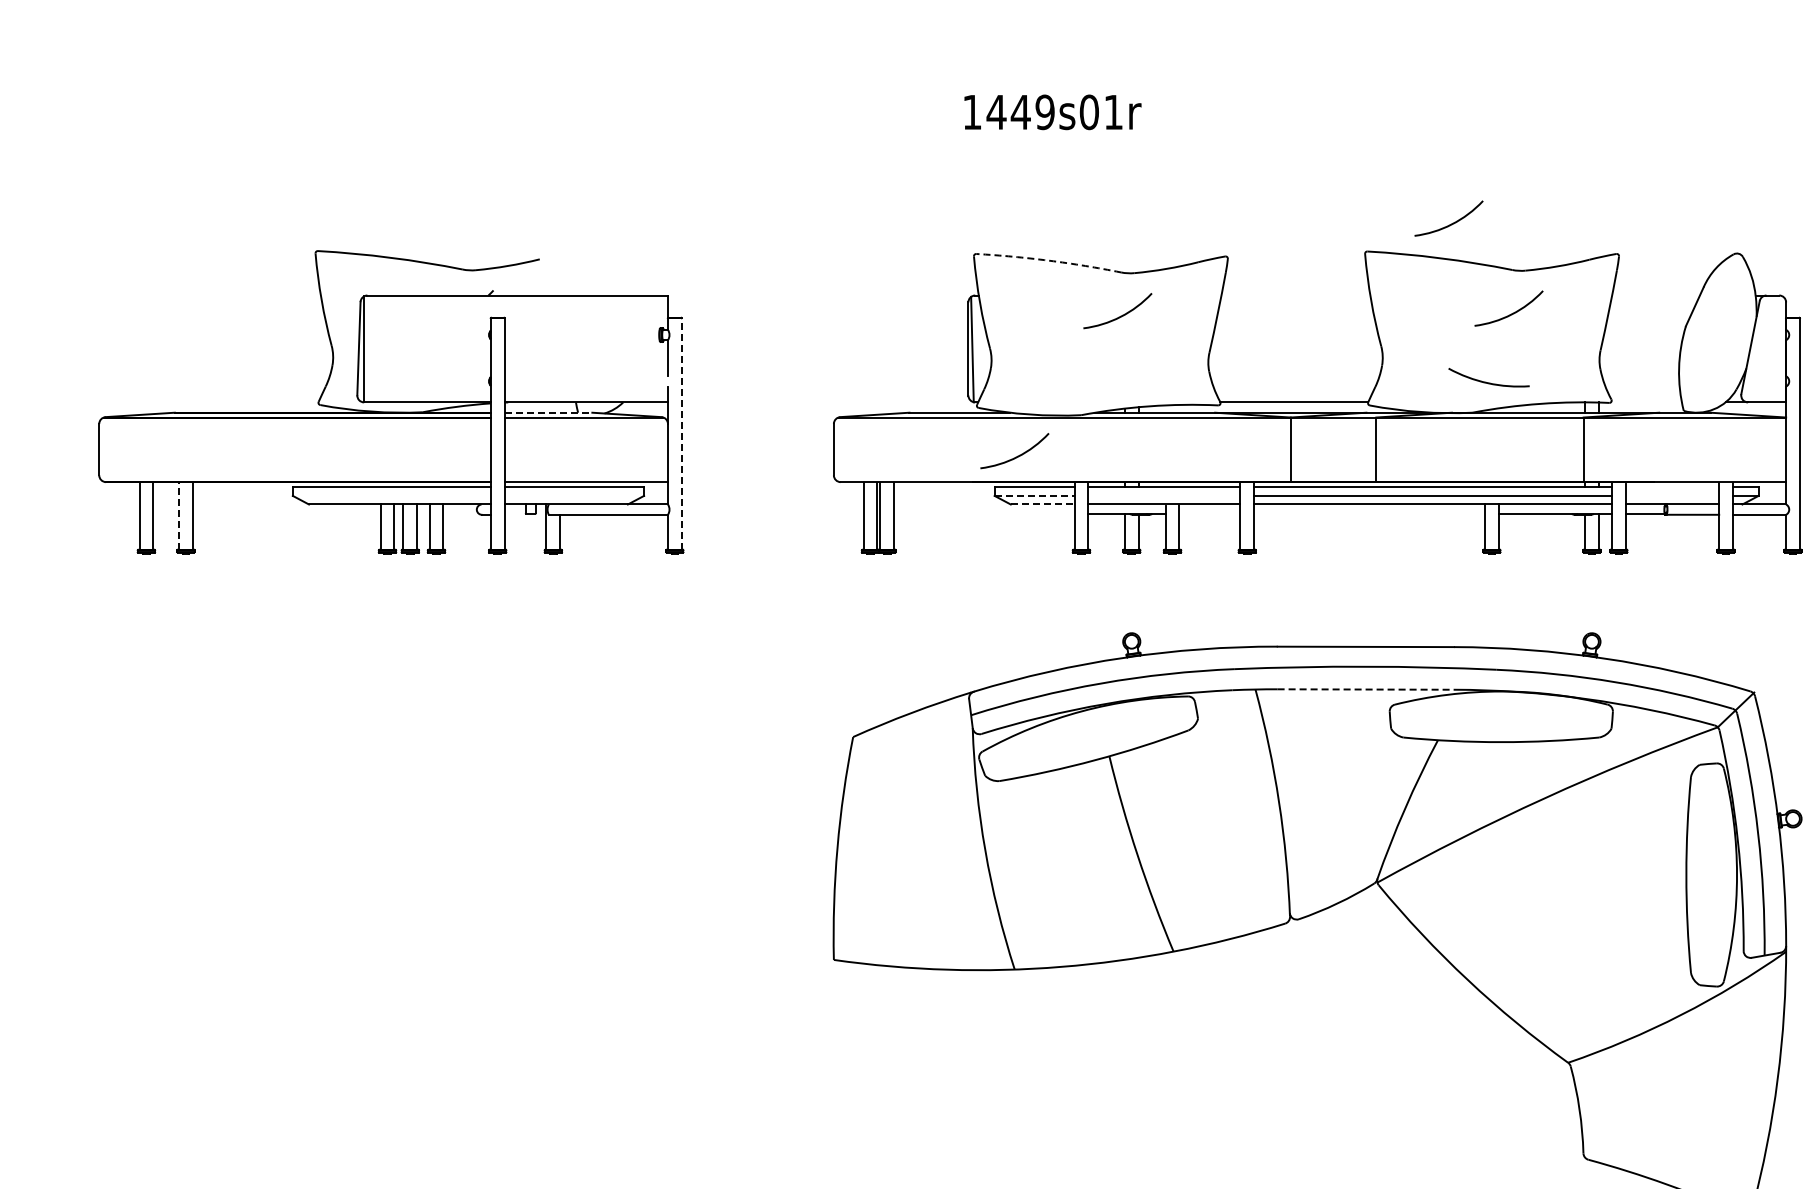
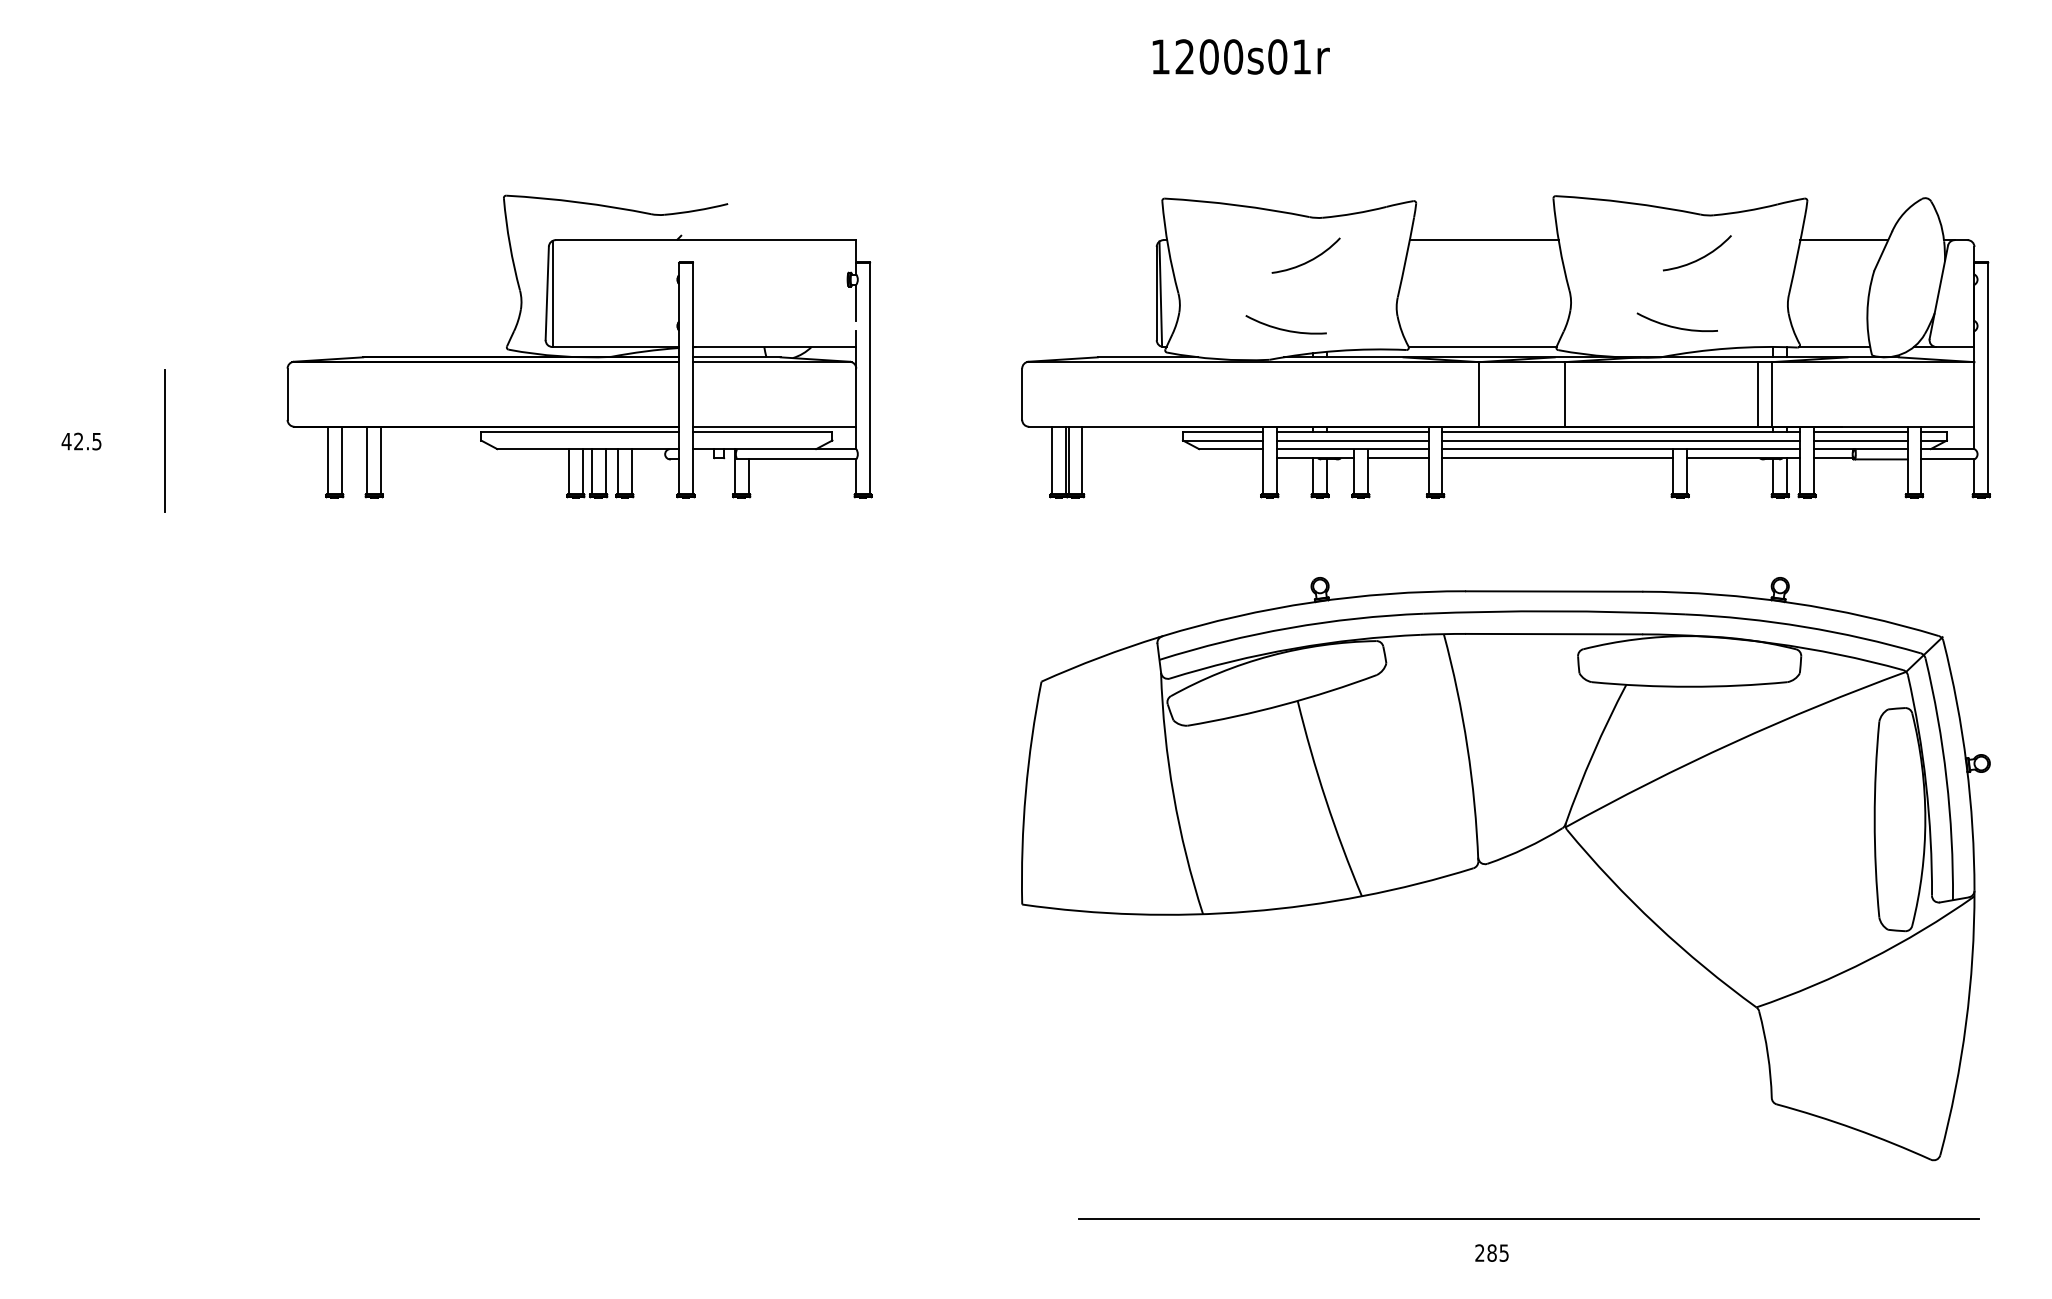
text: (1020, 111) -> (1208, 56), 1449s01r -> 1200s01r
arc: (1452, 222) -> (1640, 167), removed
arc: (1049, 260) -> (1237, 205), dashed -> solid
line: (1295, 295) -> (1483, 240), added
line: (1656, 295) -> (1844, 240), added
arc: (1094, 383) -> (1282, 328), added
line: (1646, 402) -> (1834, 347), added
line: (548, 412) -> (736, 357), dashed -> solid
line: (682, 433) -> (870, 378), dashed -> solid
line: (1570, 449) -> (1758, 394), added
arc: (1017, 455) -> (1205, 400), removed
line: (1672, 486) -> (1860, 431), added
line: (1034, 495) -> (1222, 440), dashed -> solid
line: (1164, 495) -> (1352, 440), added
line: (1672, 495) -> (1860, 440), added
line: (1043, 504) -> (1231, 449), dashed -> solid
line: (1209, 513) -> (1397, 458), added
line: (1369, 513) -> (1557, 458), added
line: (179, 515) -> (367, 460), dashed -> solid
line: (1366, 689) -> (1554, 634), dashed -> solid

